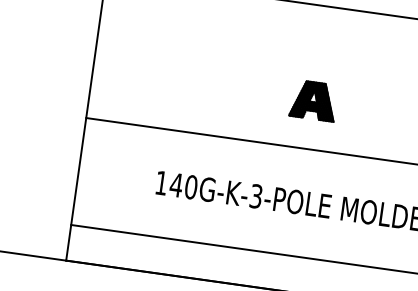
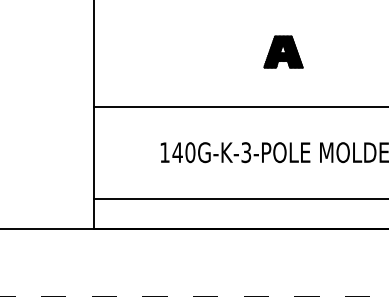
part: (313, 100) -> (283, 51), moved

